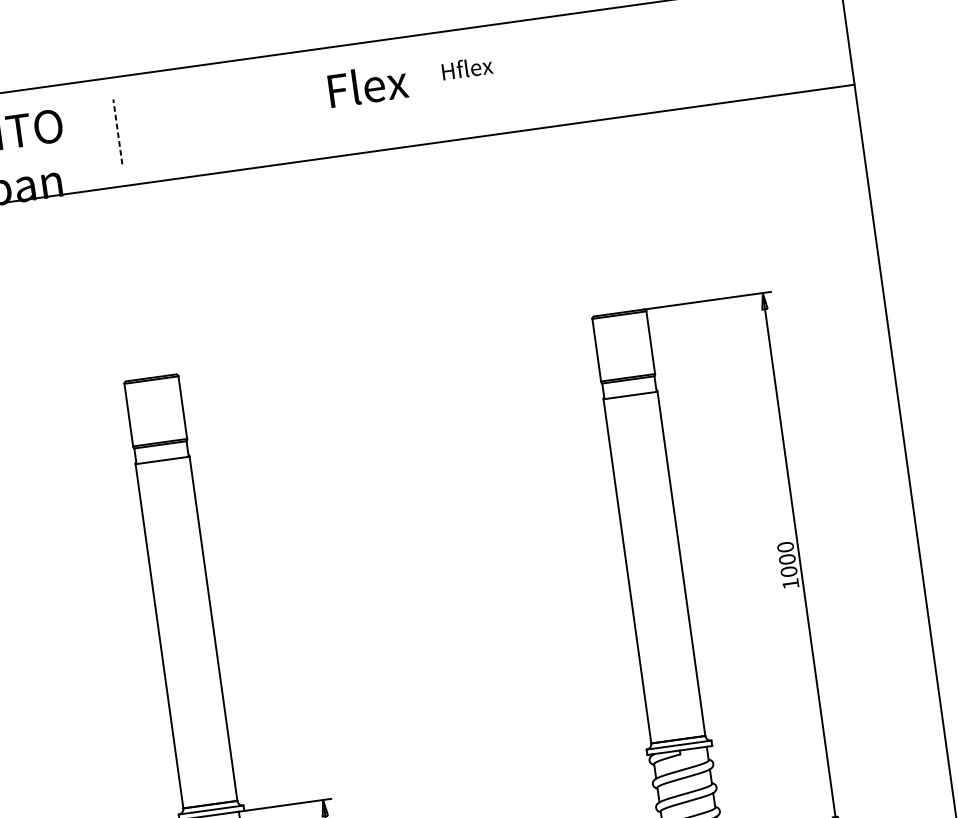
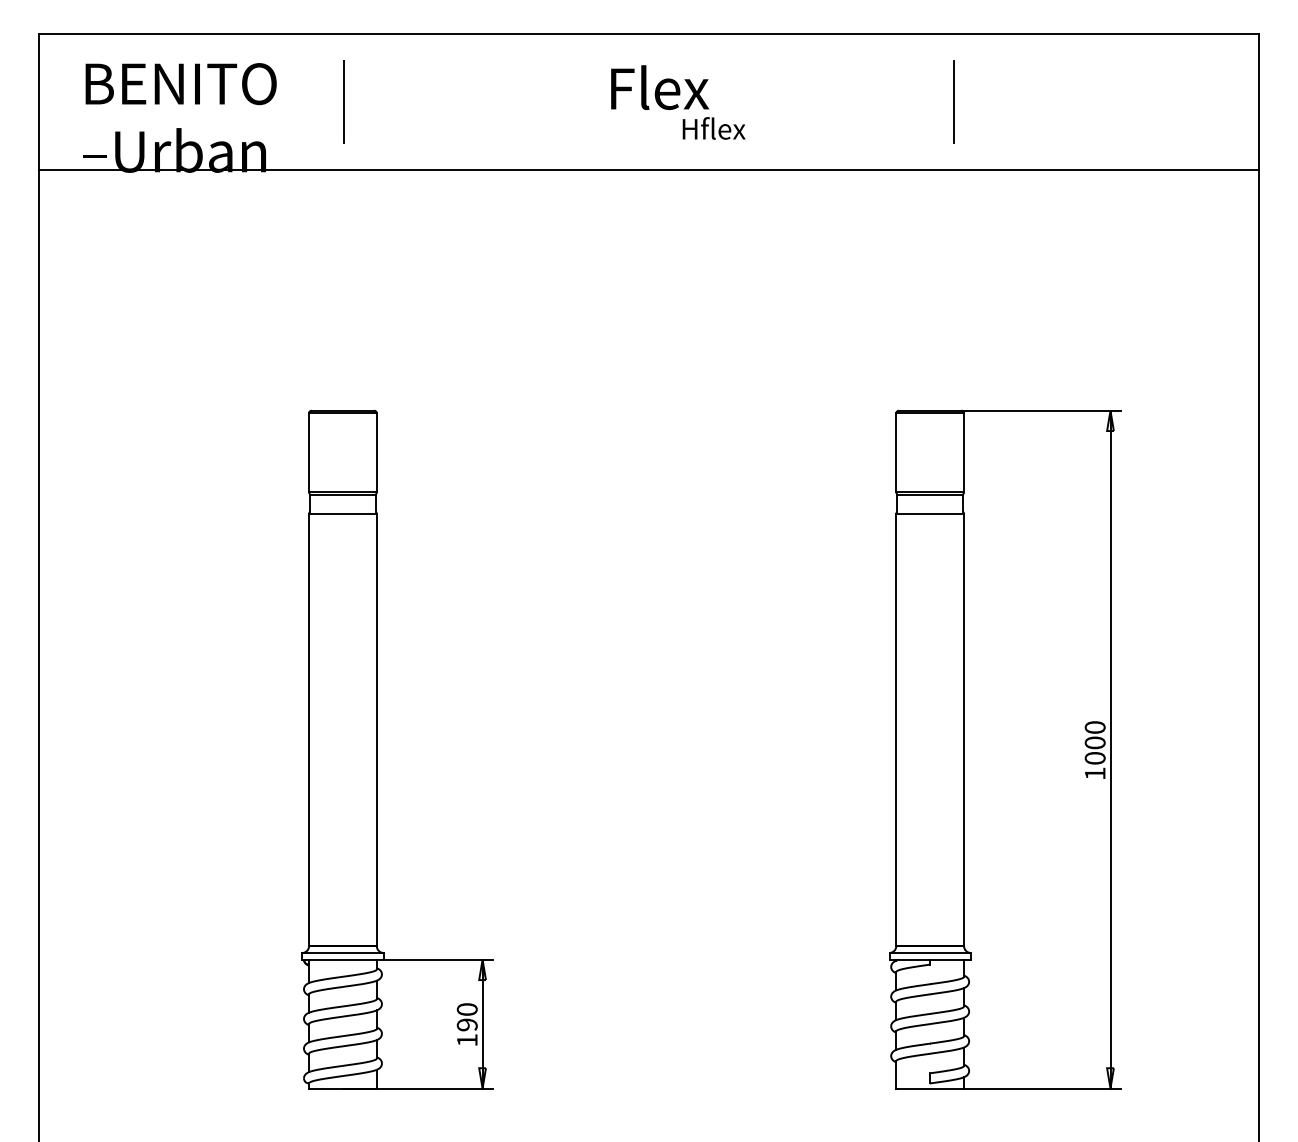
line: (604, 63) -> (954, 101), added
text: (466, 68) -> (713, 128), moved
line: (117, 132) -> (343, 102), dashed -> solid

